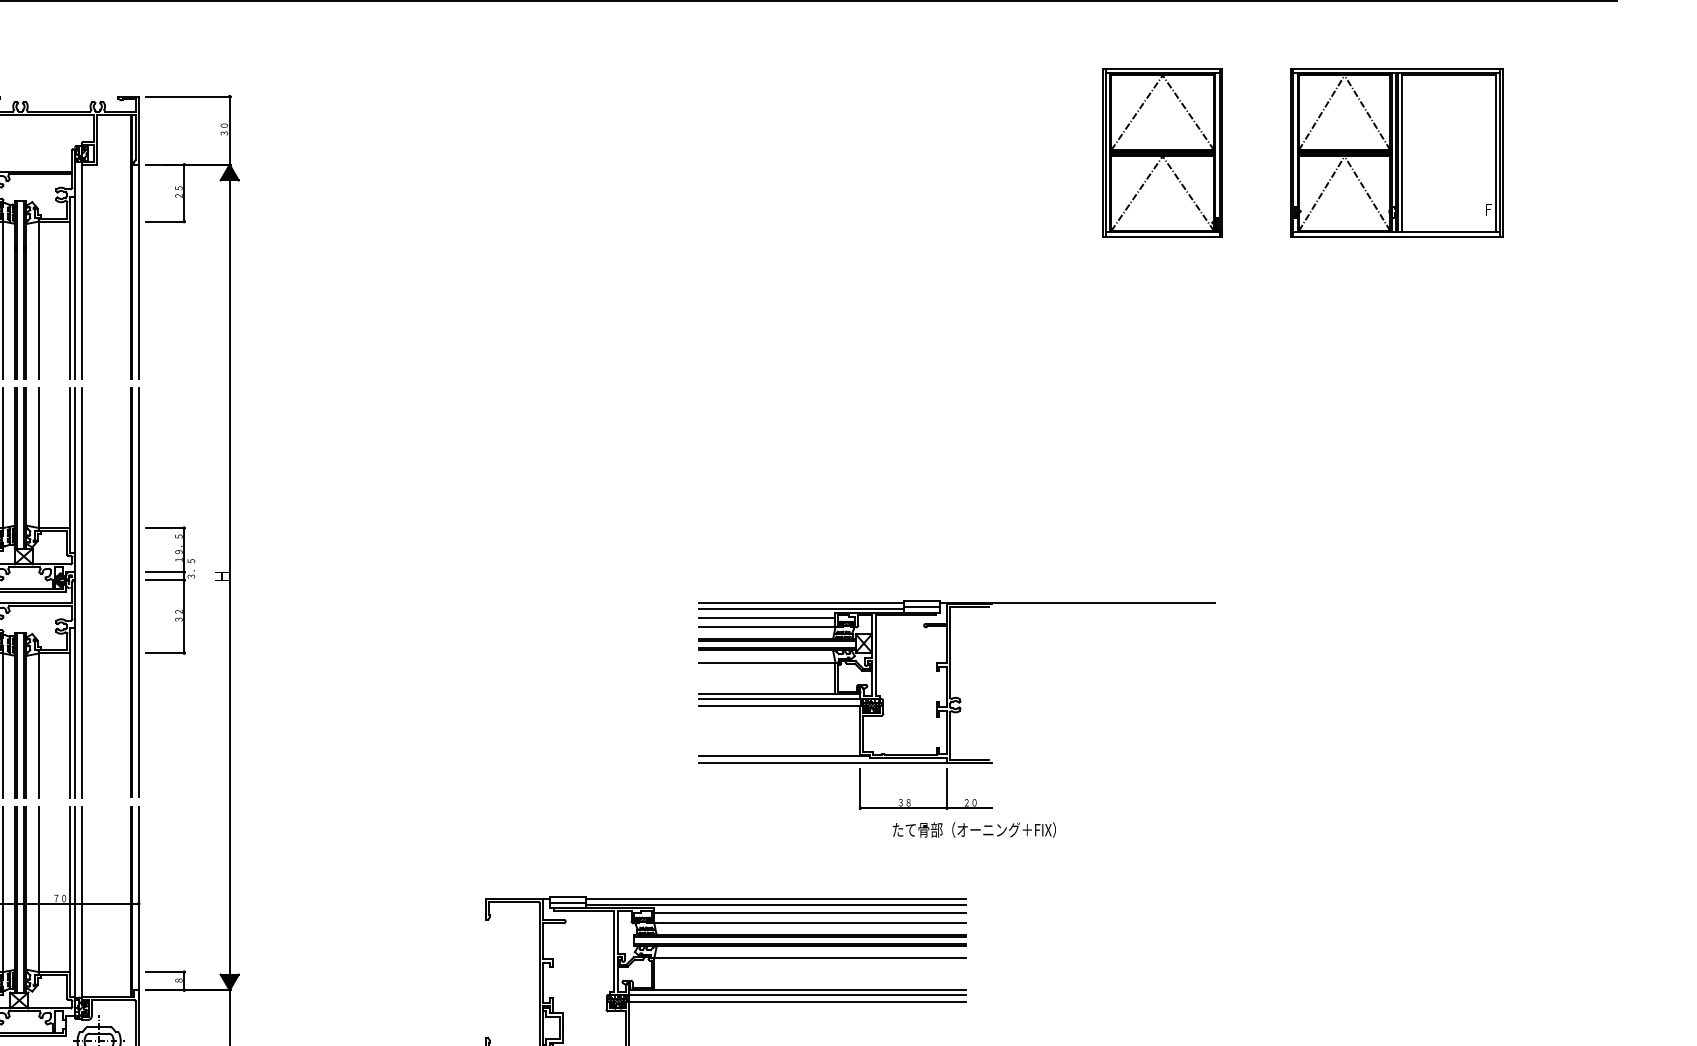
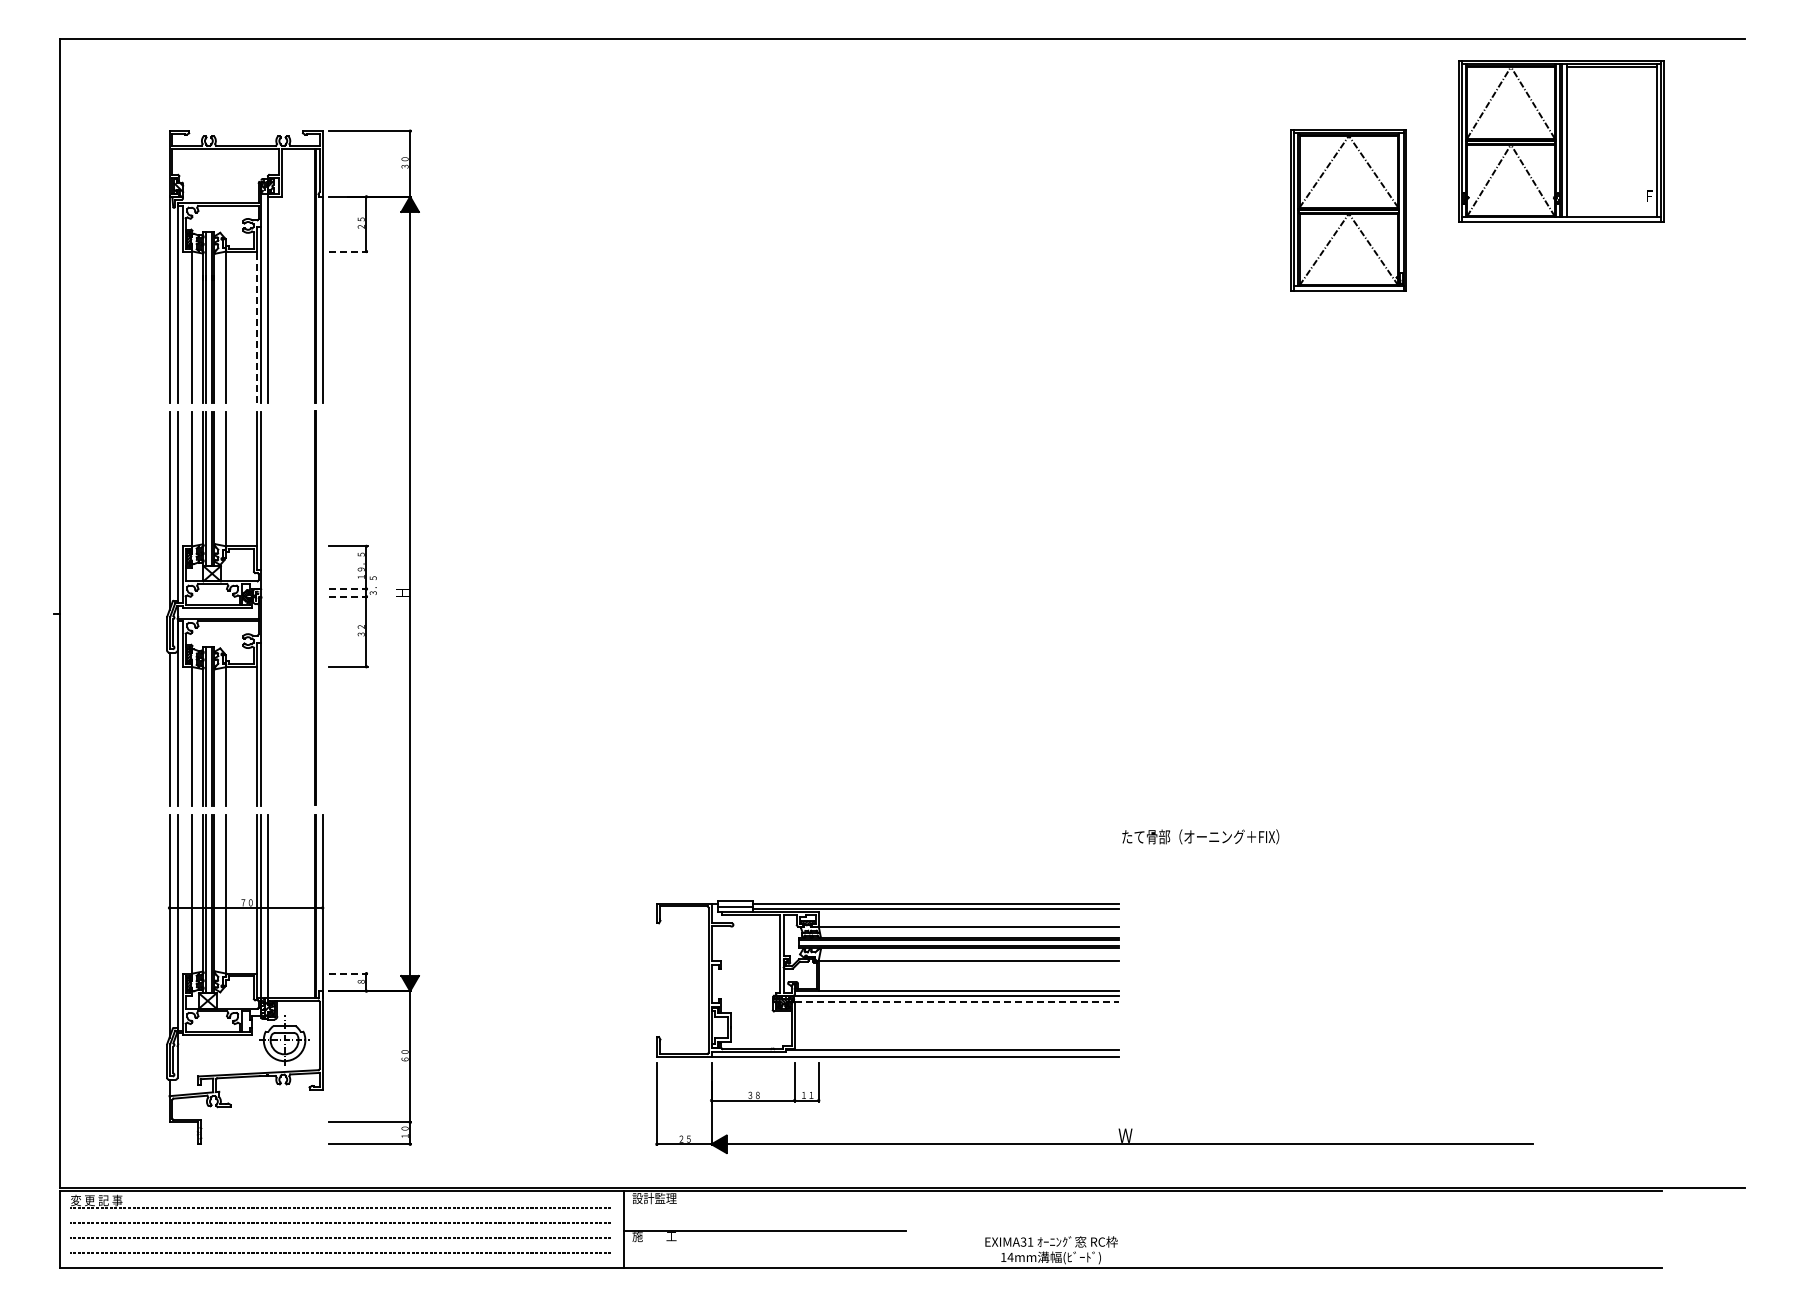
part: (1162, 152) -> (1348, 210), moved
part: (1397, 152) -> (1561, 141), moved
line: (165, 221) -> (348, 251), solid -> dashed
line: (69, 300) -> (256, 327), solid -> dashed
line: (165, 572) -> (348, 589), solid -> dashed
line: (165, 580) -> (348, 596), solid -> dashed
line: (138, 591) -> (322, 607), removed
line: (81, 592) -> (267, 608), removed
part: (956, 704) -> (1109, 716), removed
text: (974, 829) -> (1200, 836), moved
line: (809, 913) -> (968, 917), removed
line: (165, 971) -> (348, 973), solid -> dashed
line: (798, 1002) -> (957, 1002), solid -> dashed

